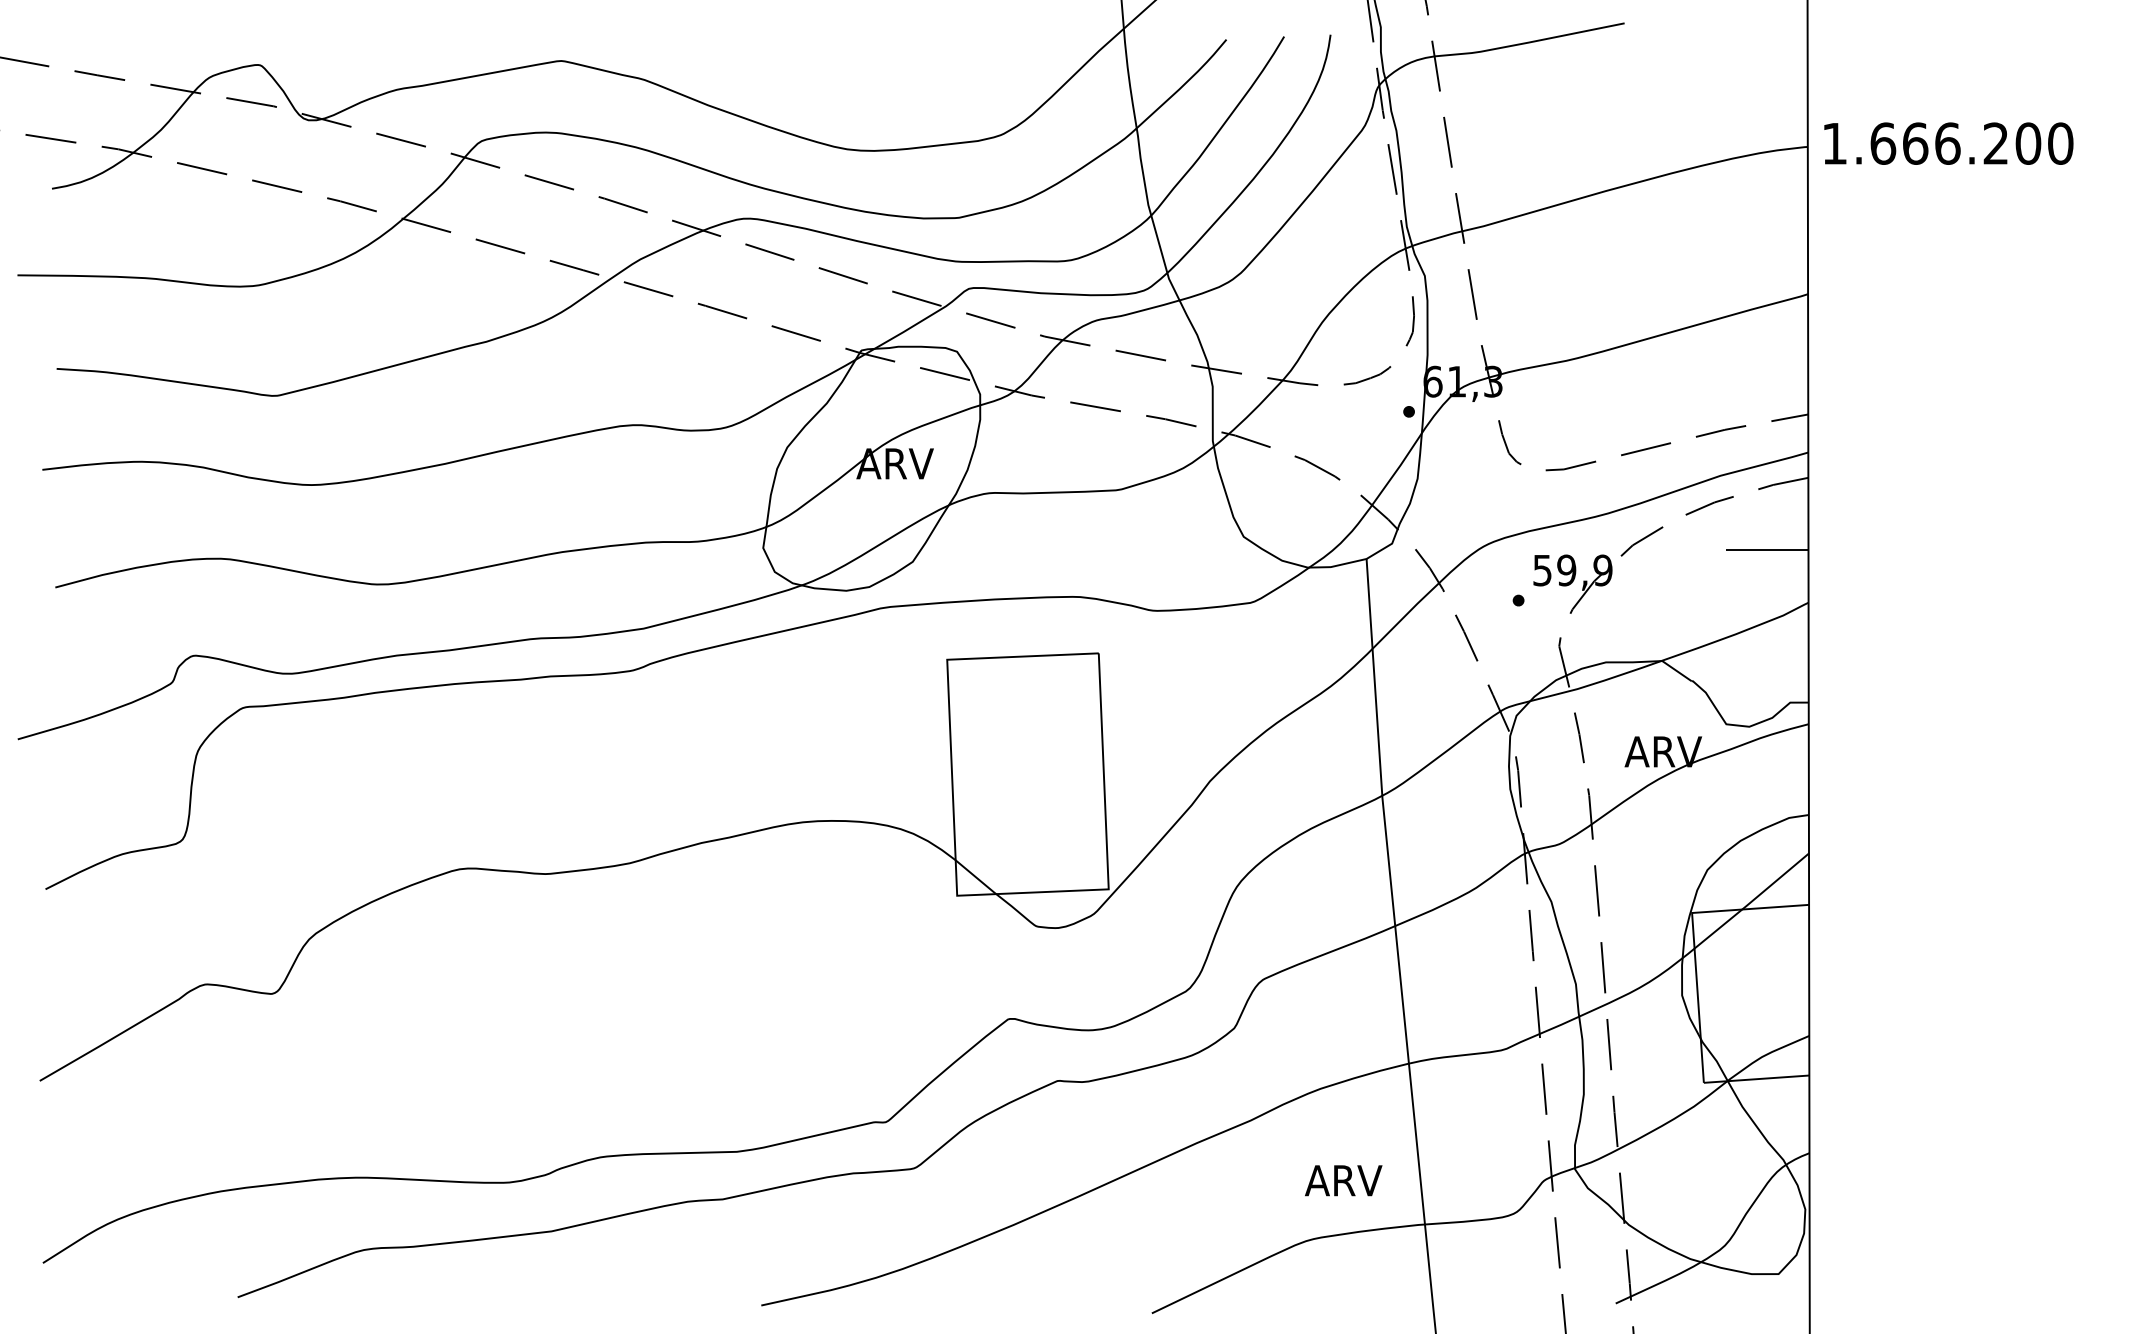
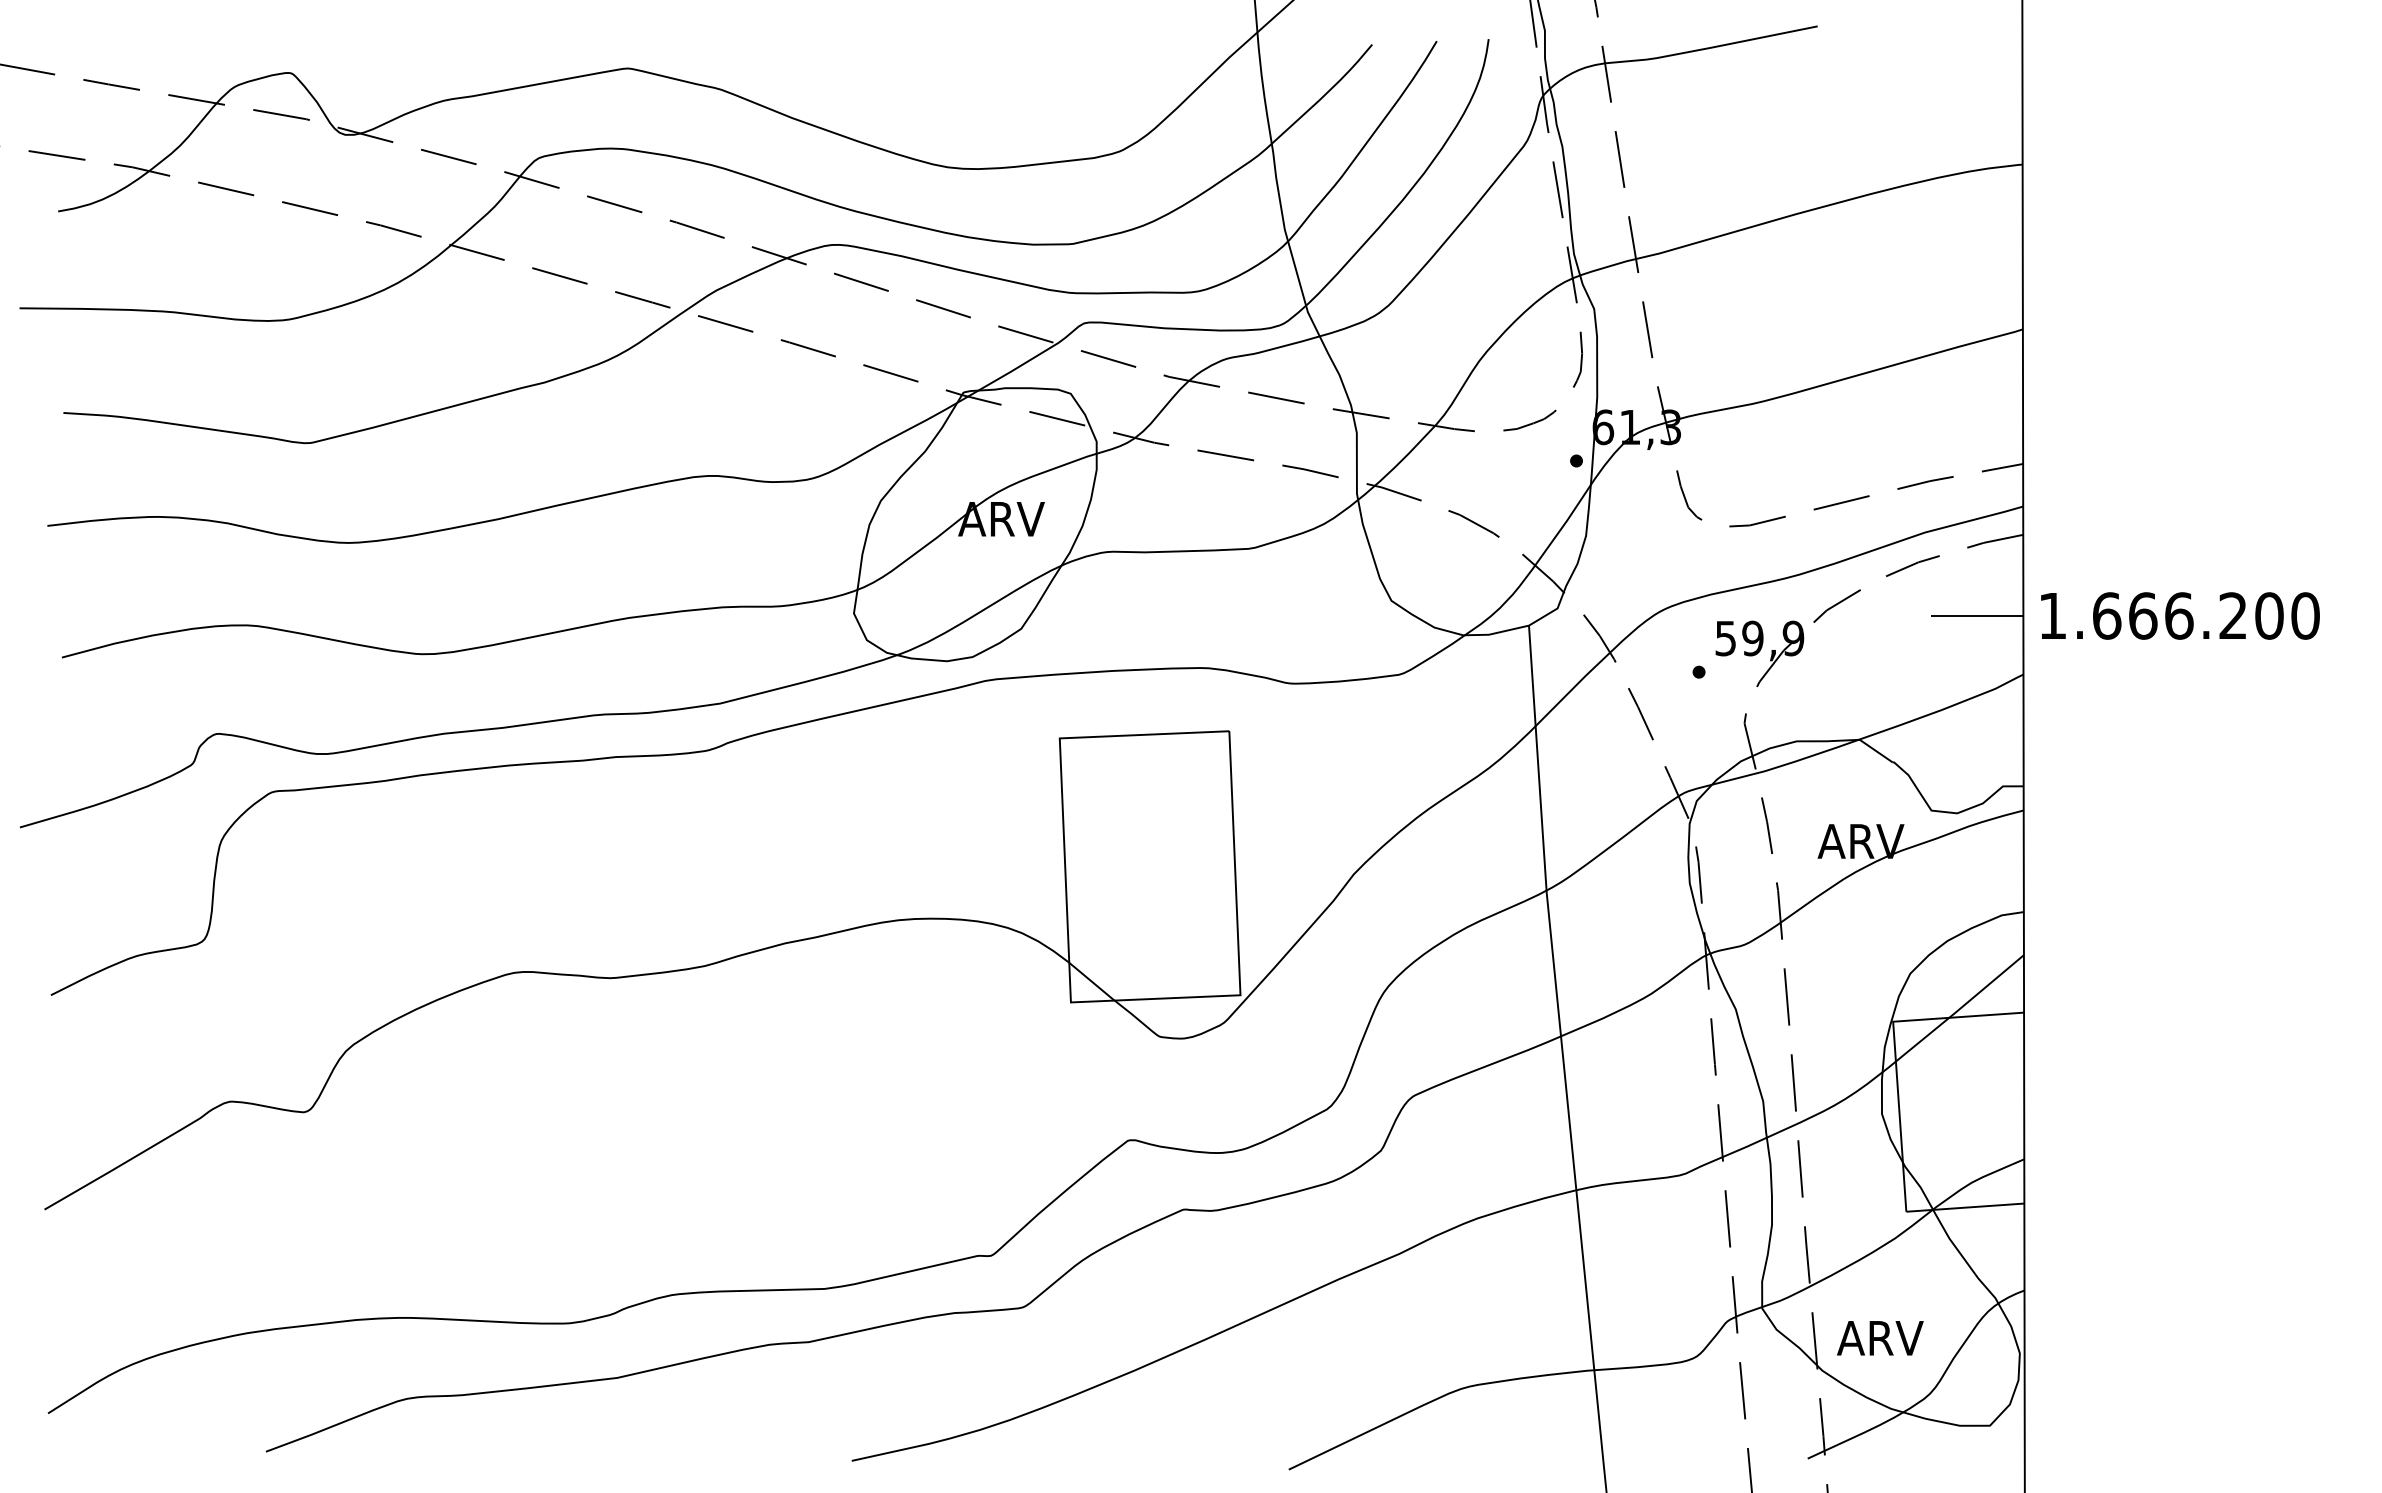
text: (1948, 143) -> (2180, 615), moved
text: (1343, 1180) -> (1880, 1338), moved

